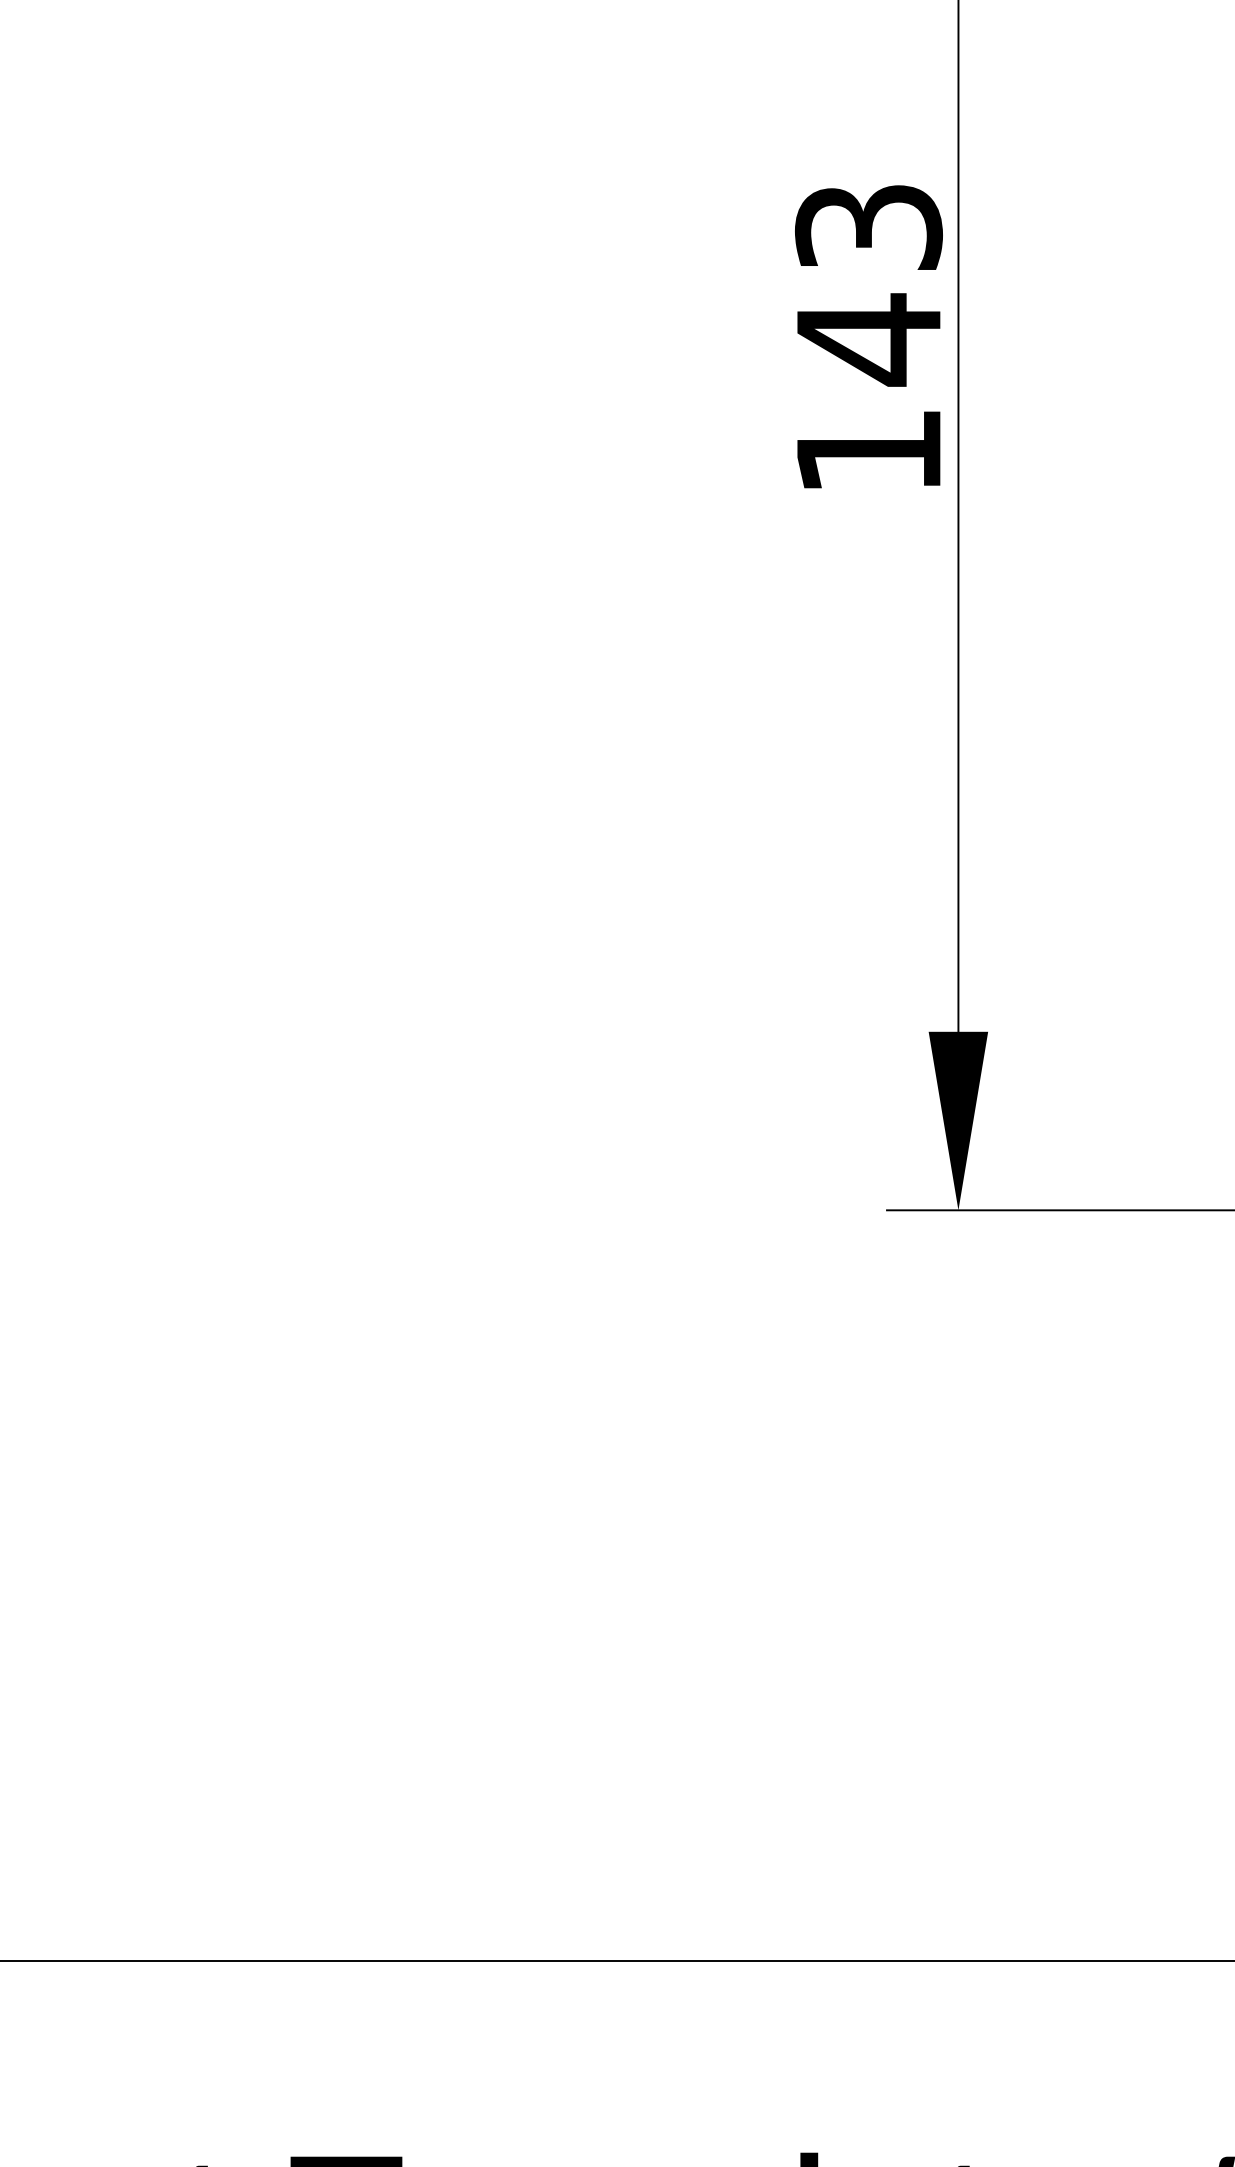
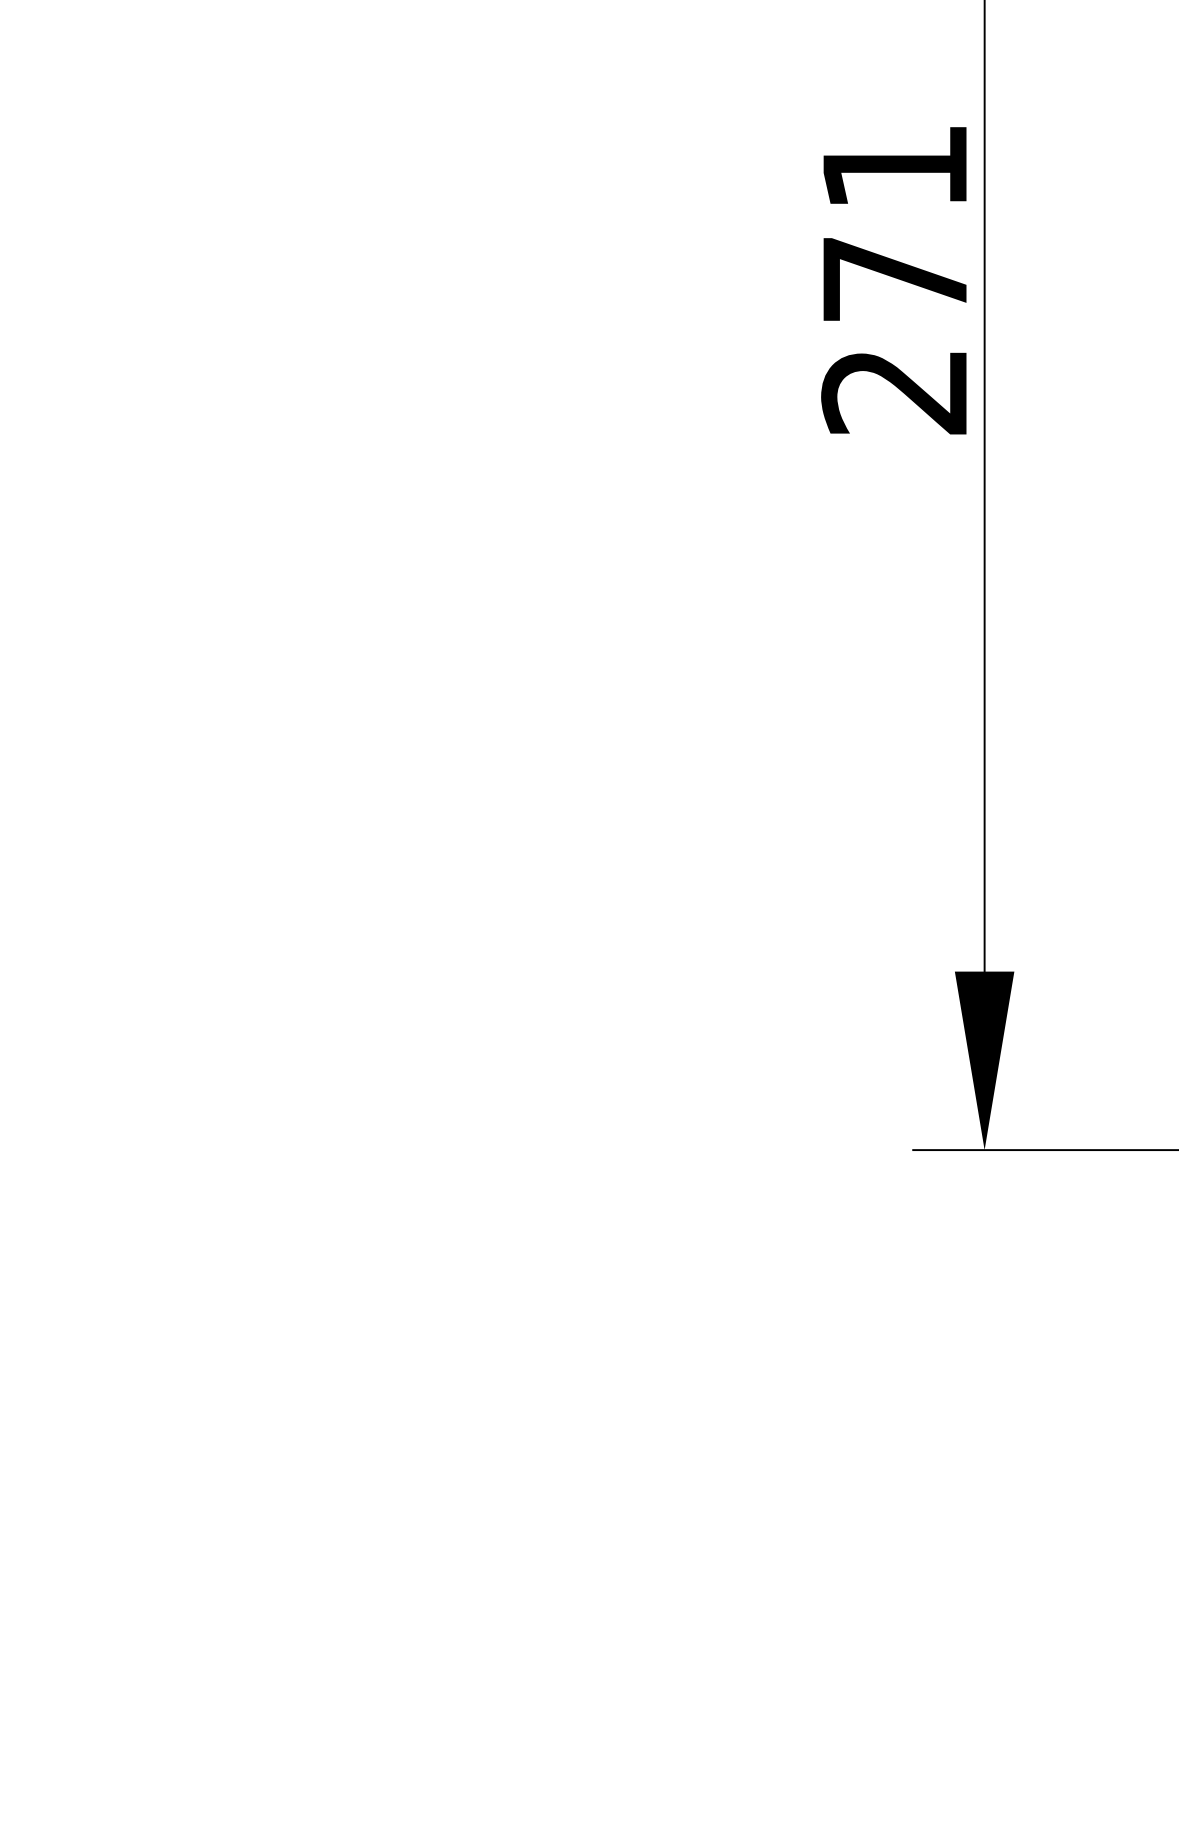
text: (868, 339) -> (894, 279), 143 -> 271

